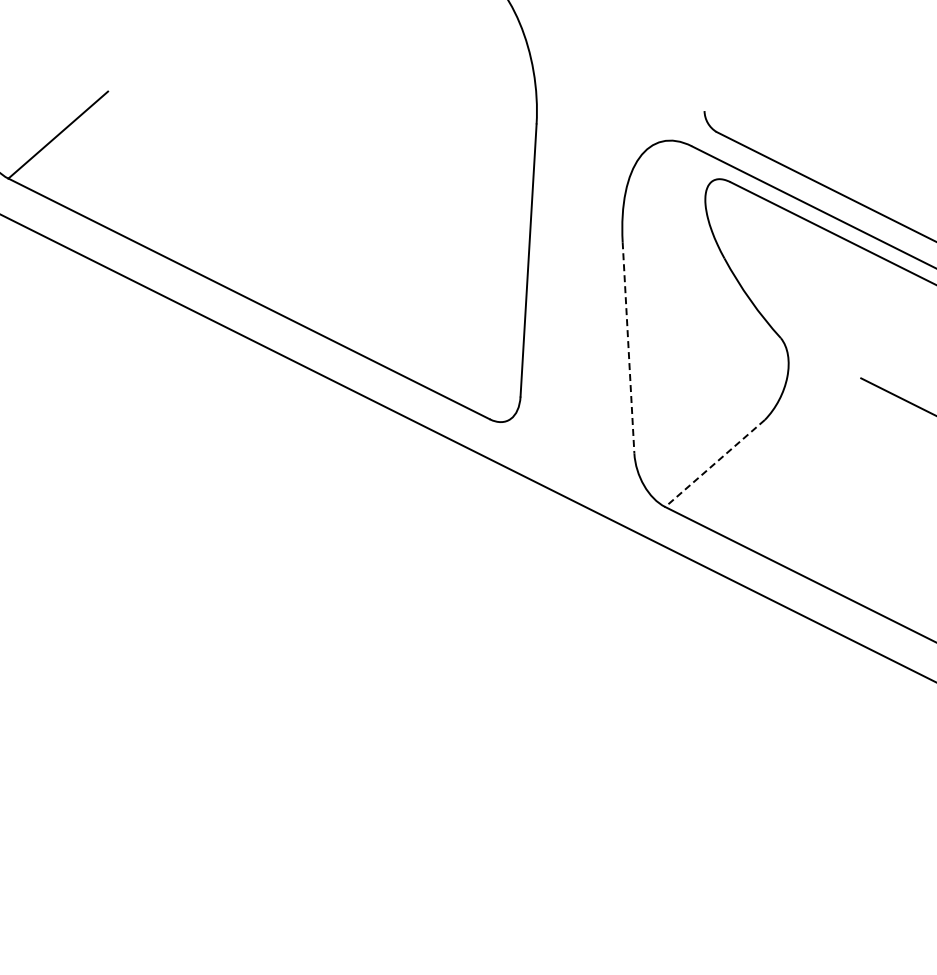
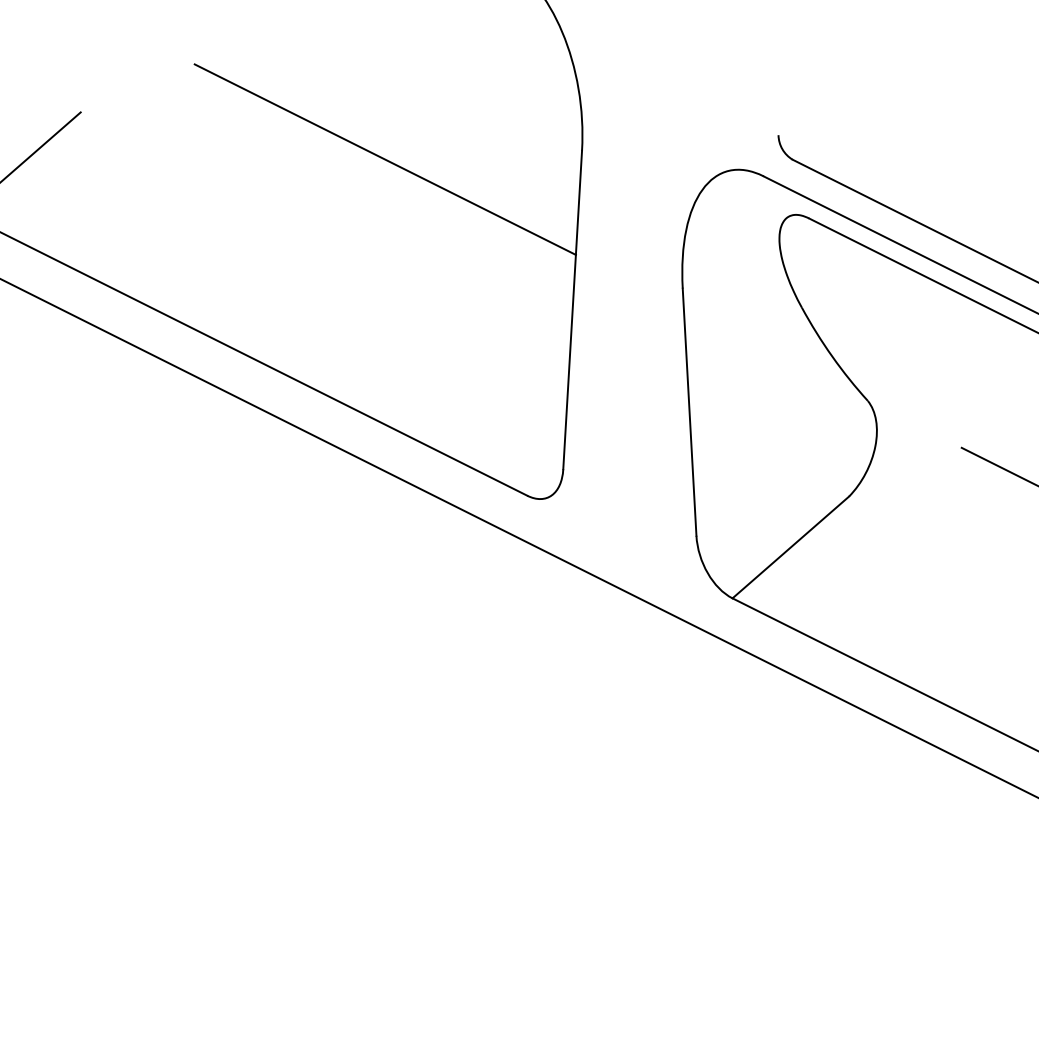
line: (368, 131) -> (385, 159), added
line: (628, 347) -> (689, 411), dashed -> solid
line: (714, 463) -> (790, 547), dashed -> solid

